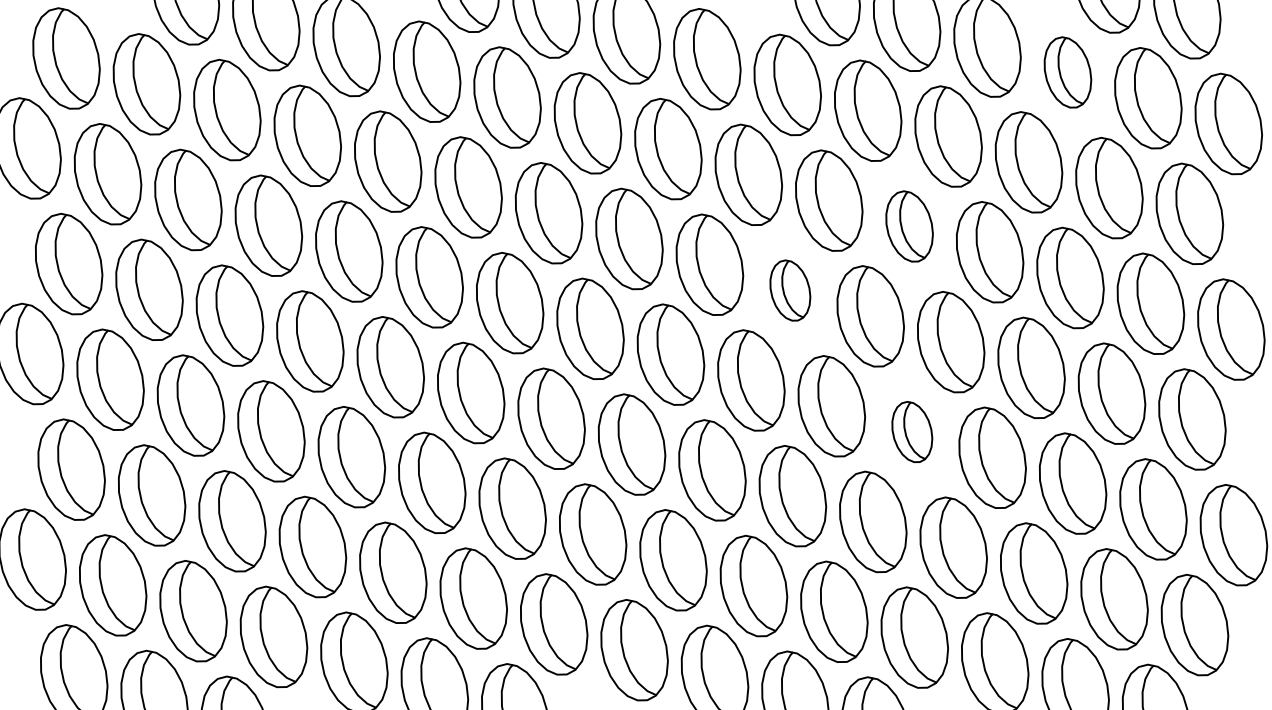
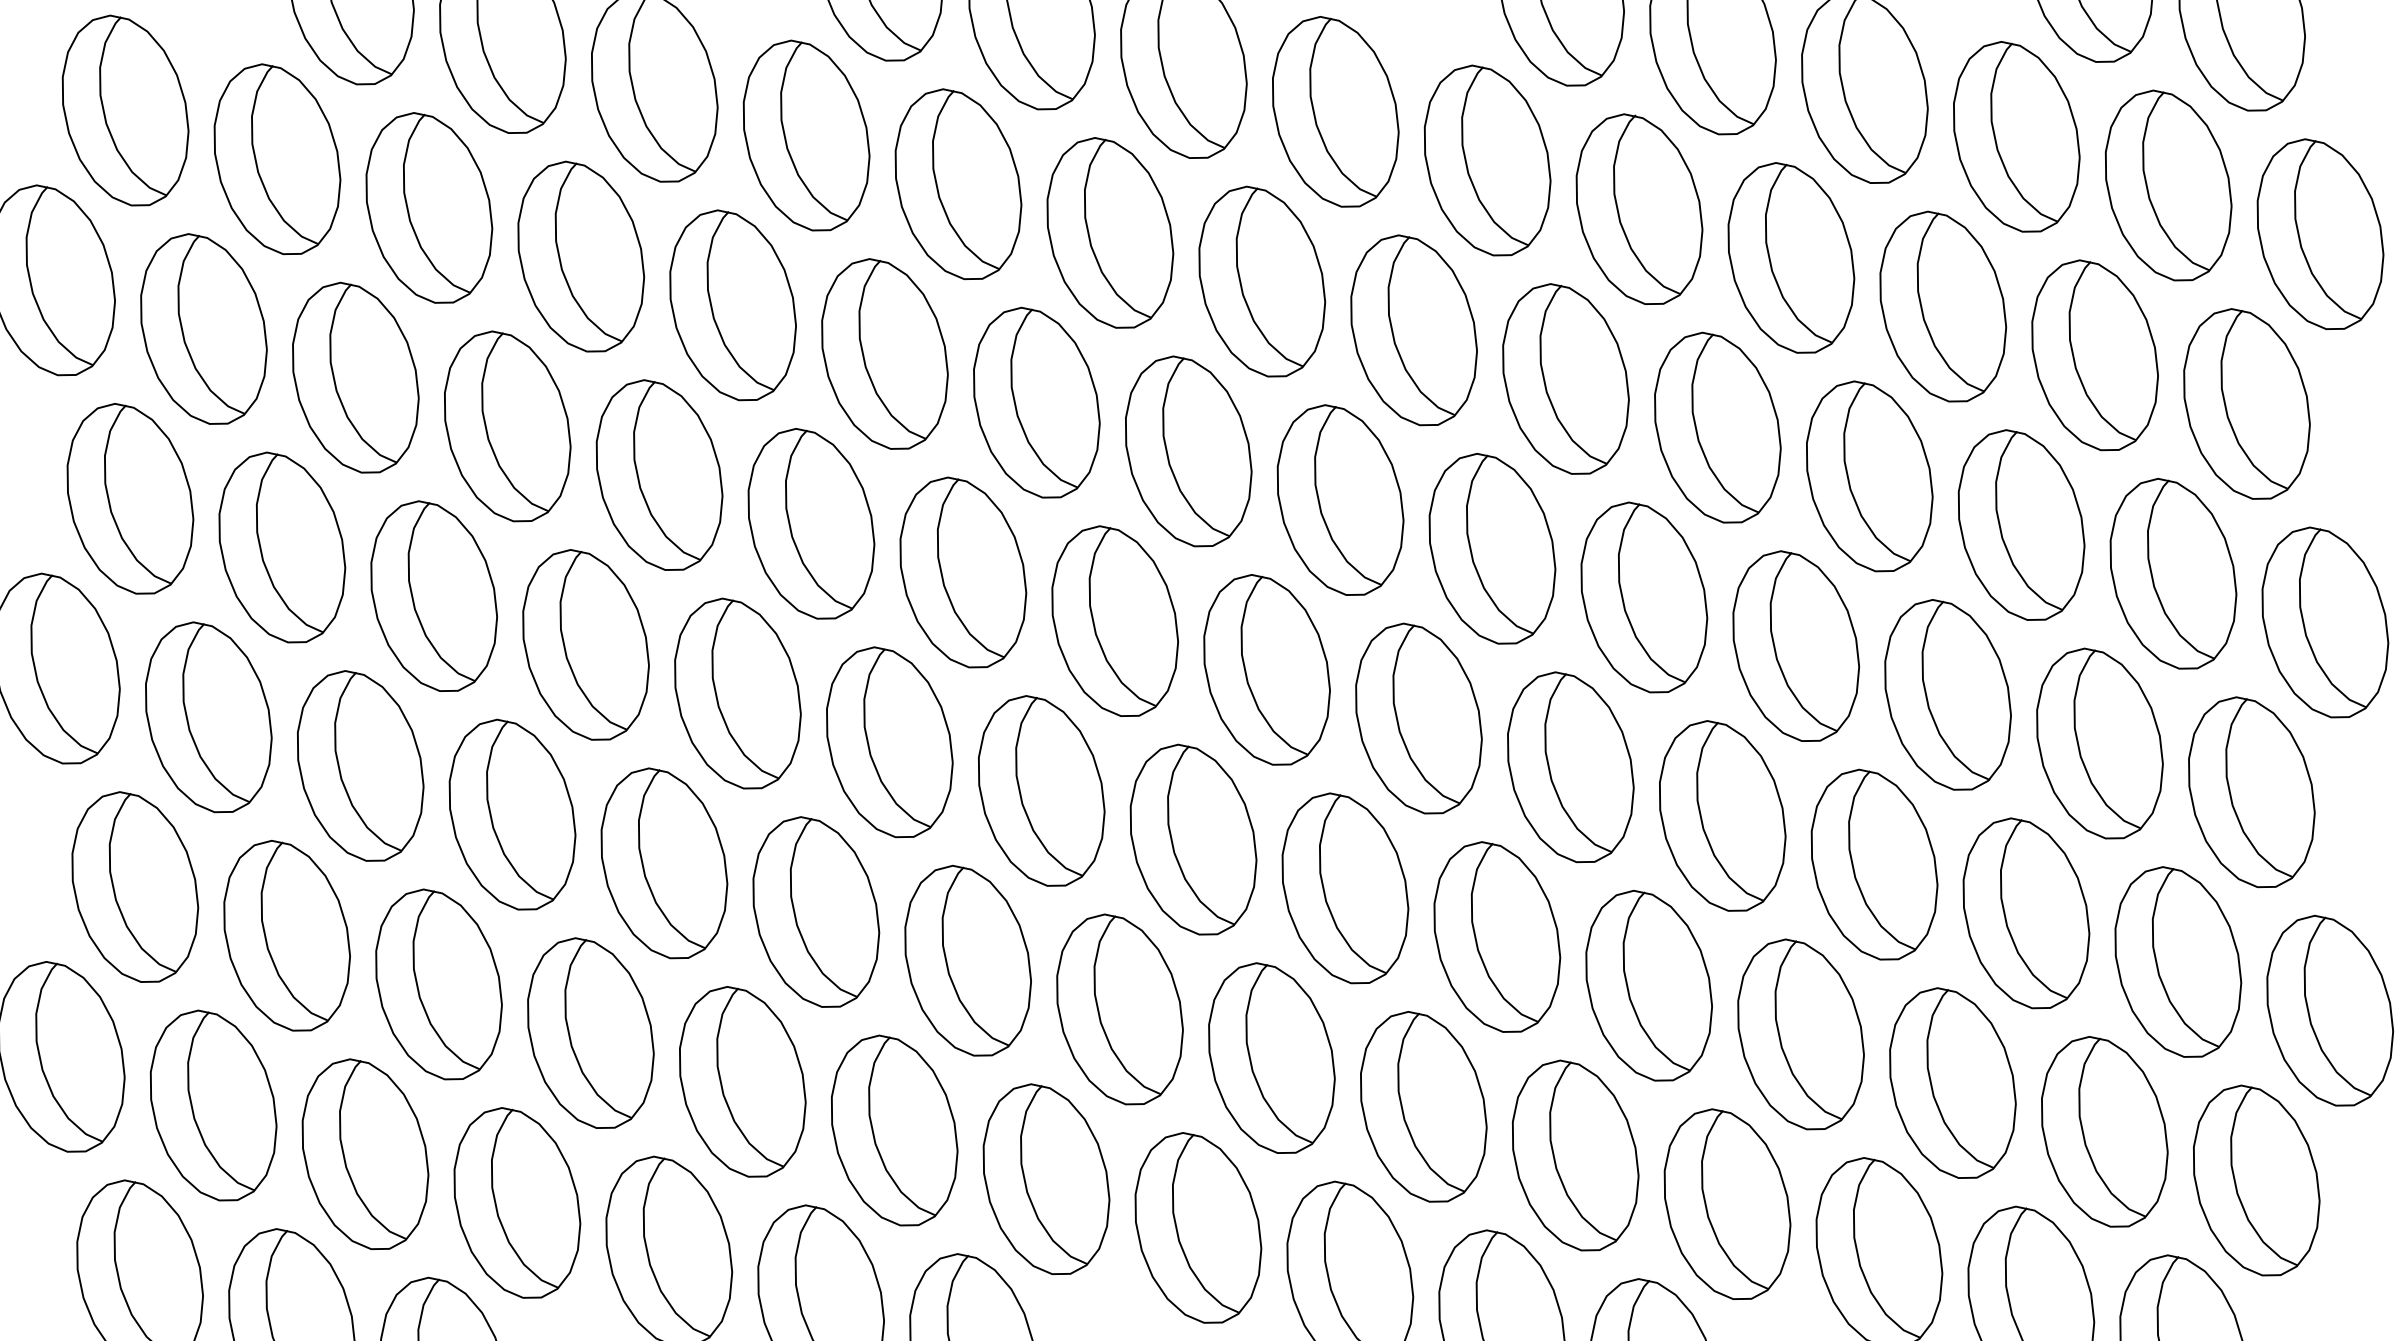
part: (1067, 72) -> (2015, 136), size x1.43
part: (909, 226) -> (1717, 427), size x1.43
part: (790, 290) -> (1492, 548), size x1.67
part: (912, 431) -> (1723, 814), size x1.67

